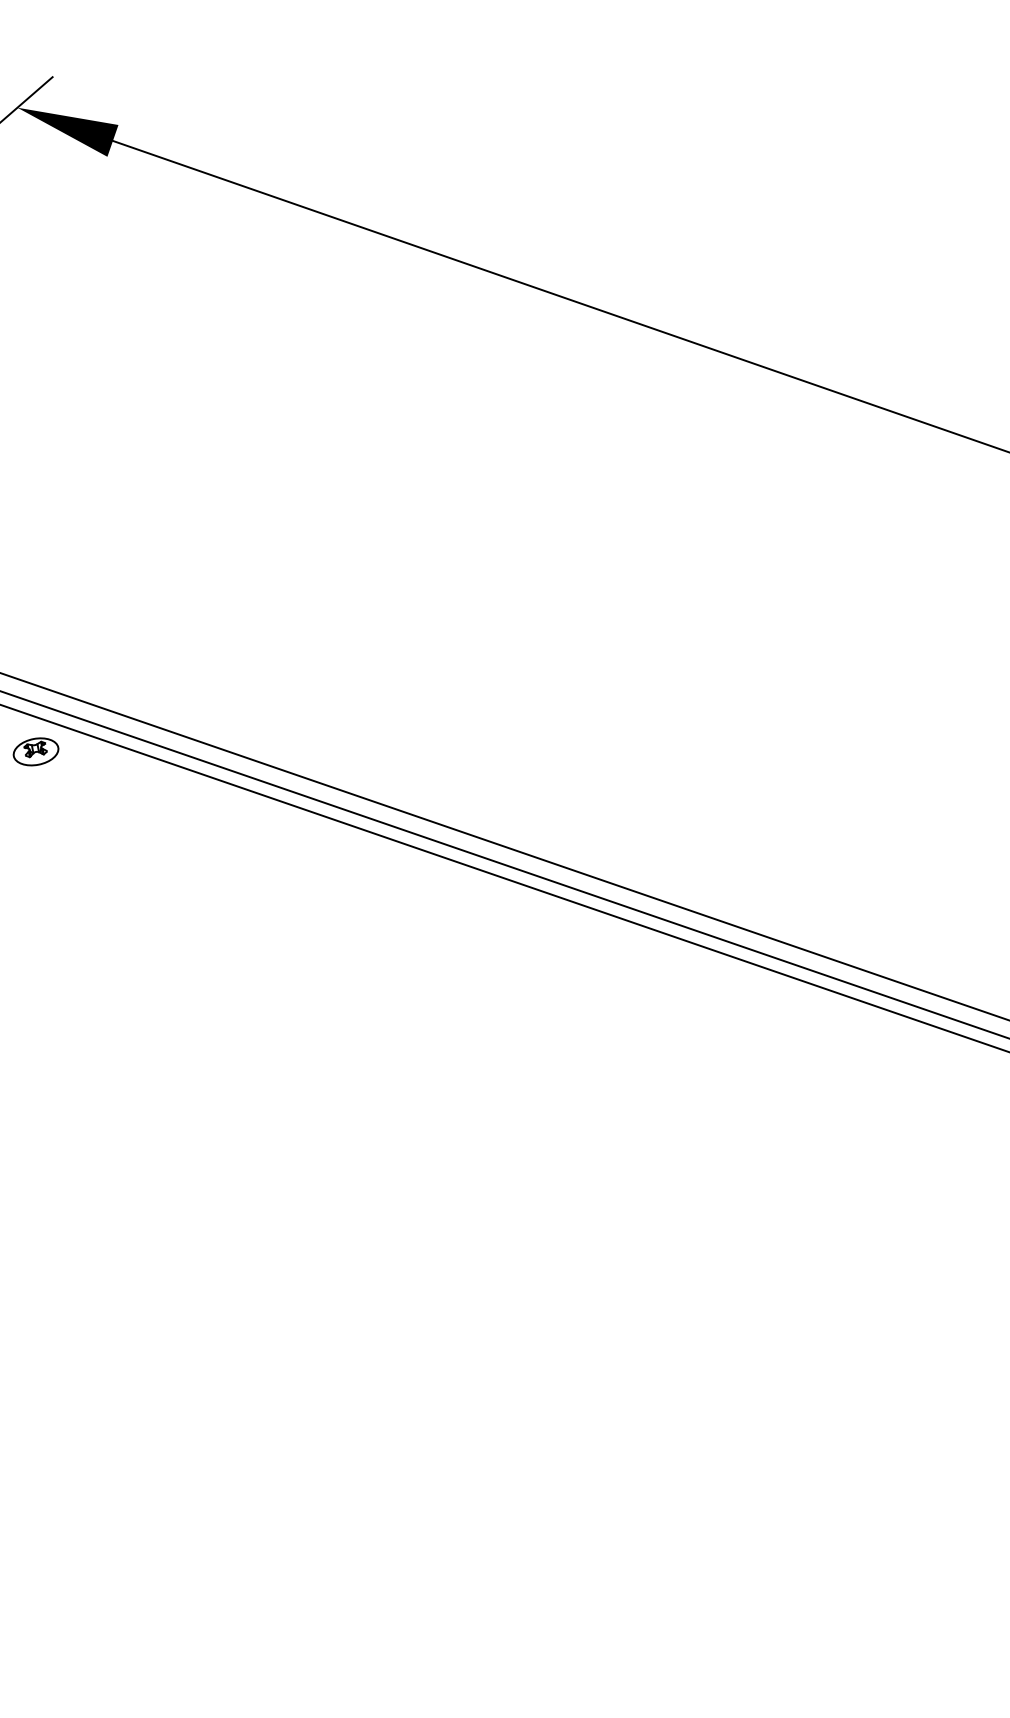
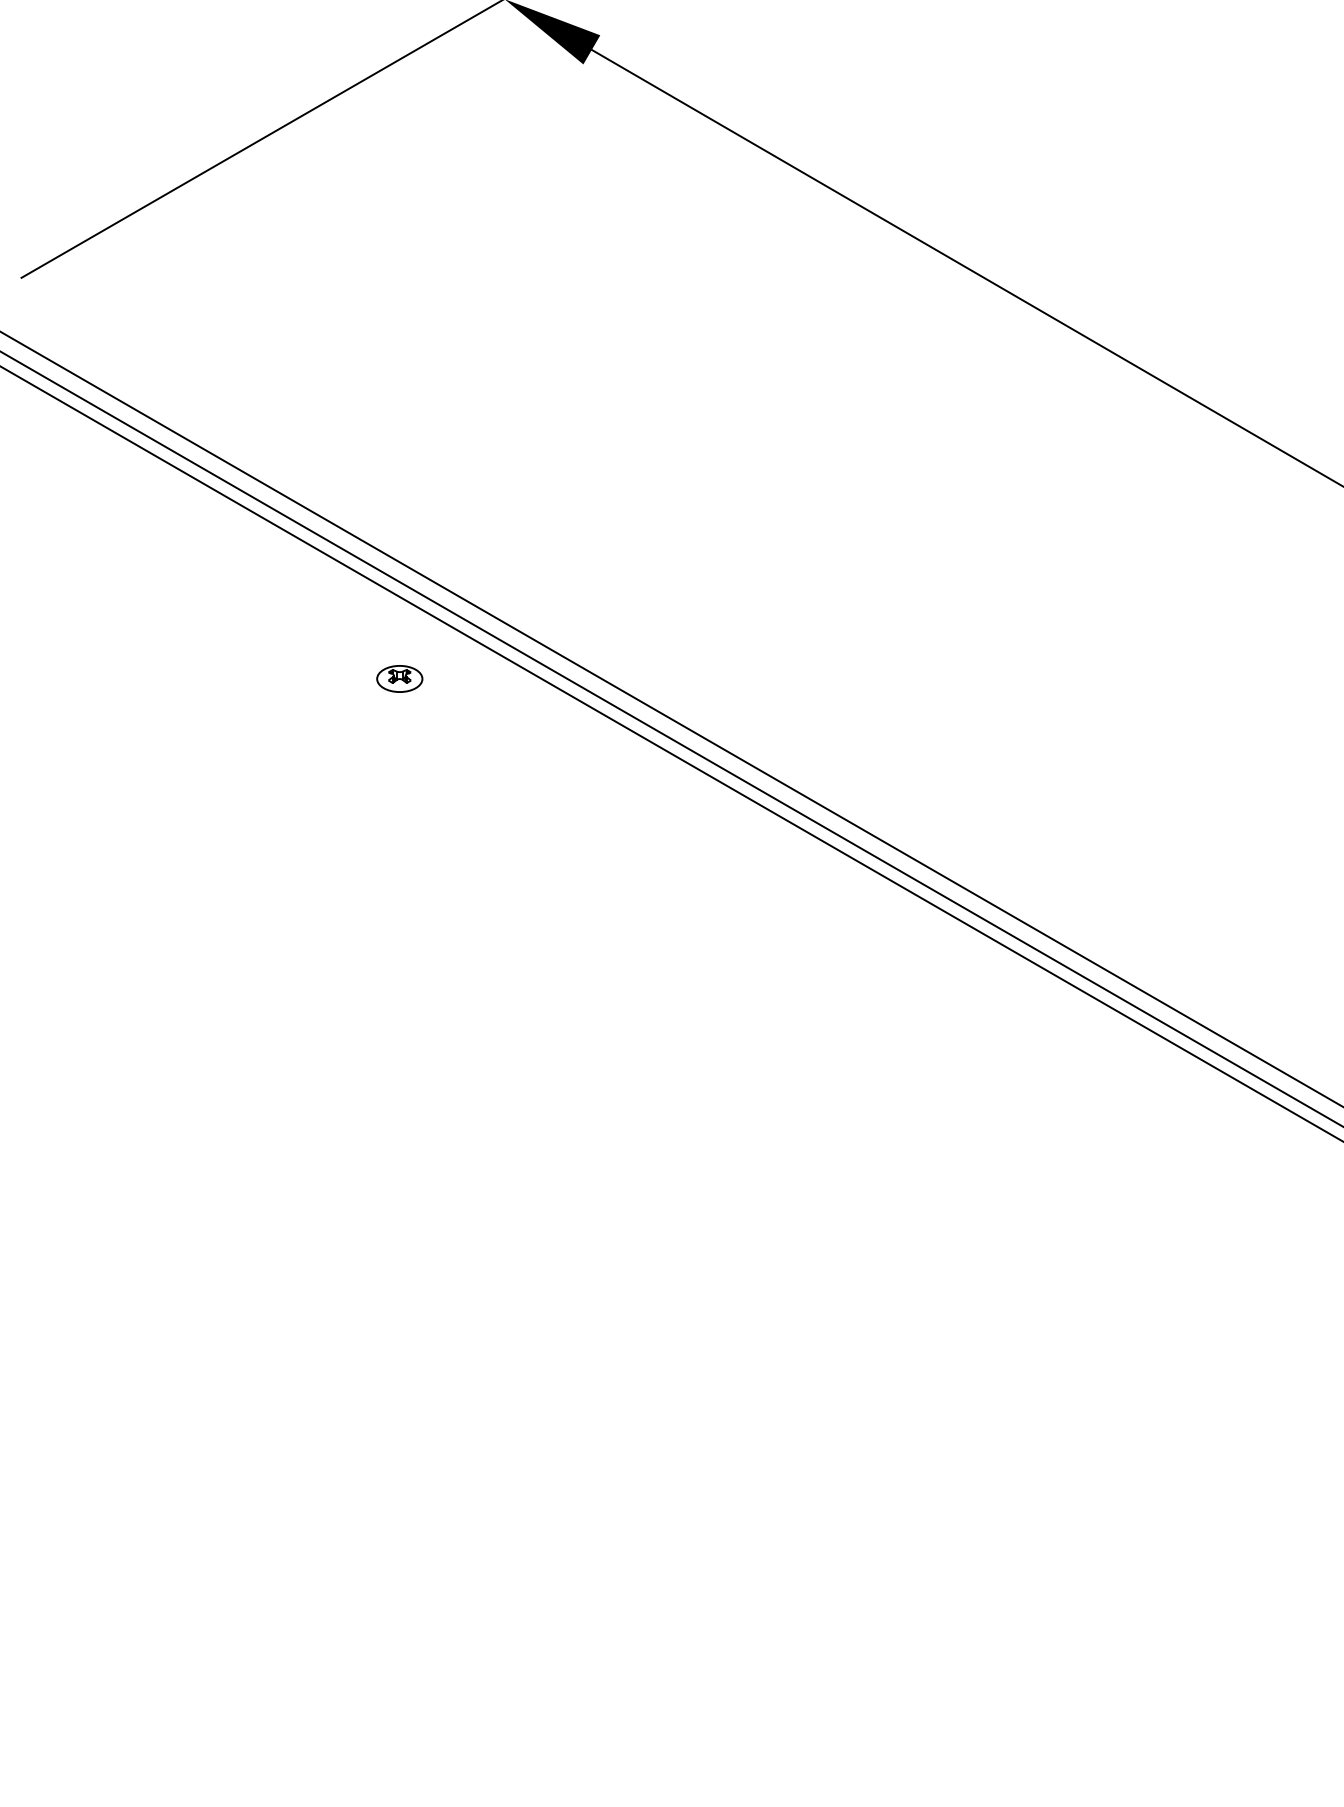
part: (35, 751) -> (399, 678), moved

